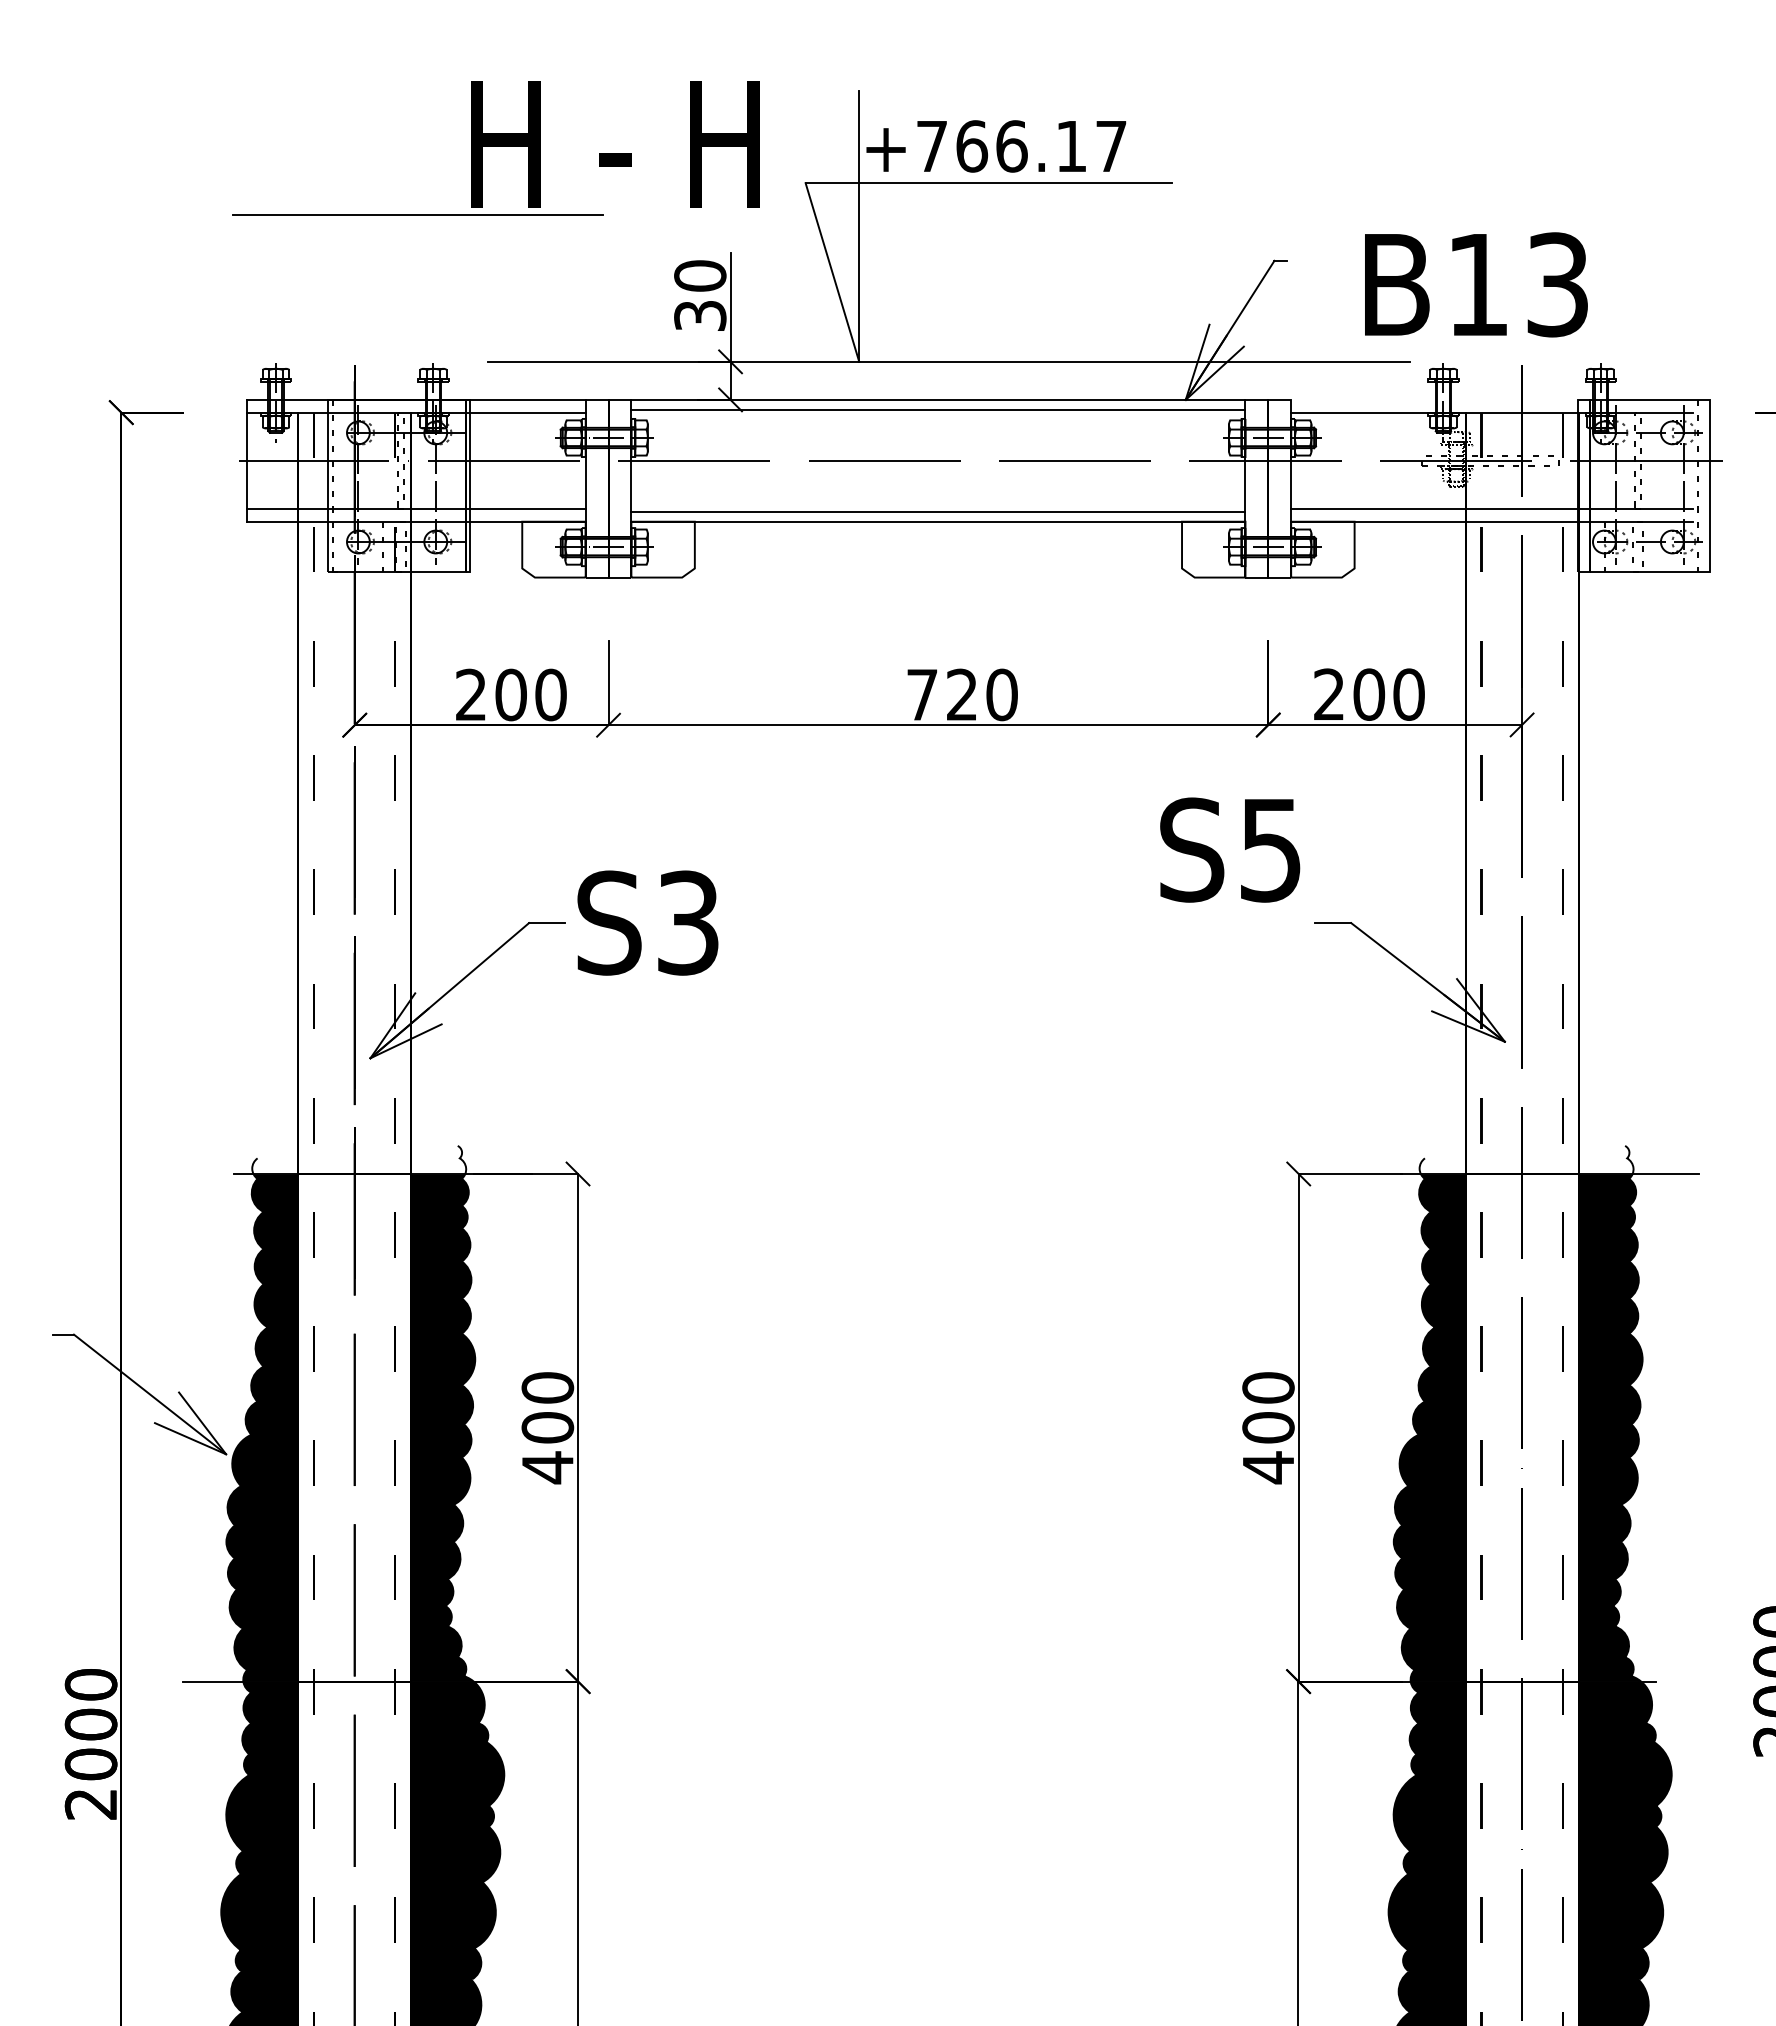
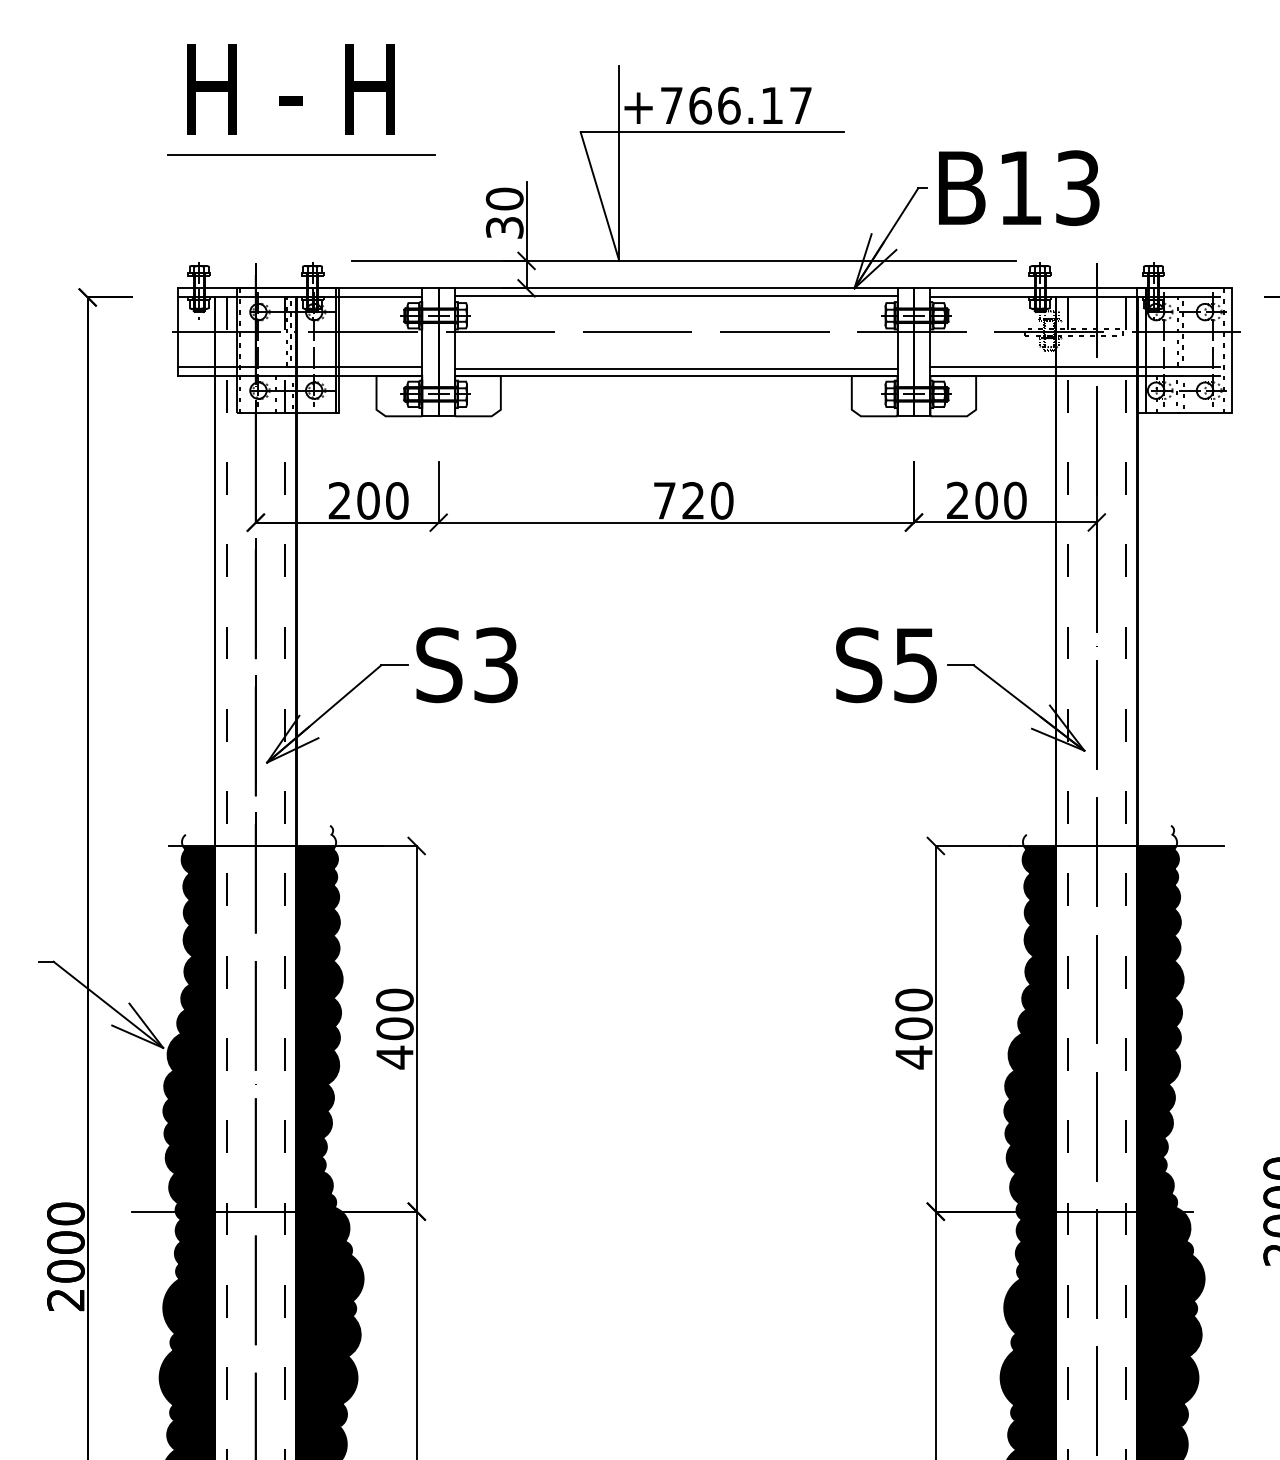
text: (615, 144) -> (290, 89), moved
text: (1476, 284) -> (1019, 187), moved
line: (1491, 399) -> (1074, 288), added
text: (1230, 849) -> (886, 664), moved

